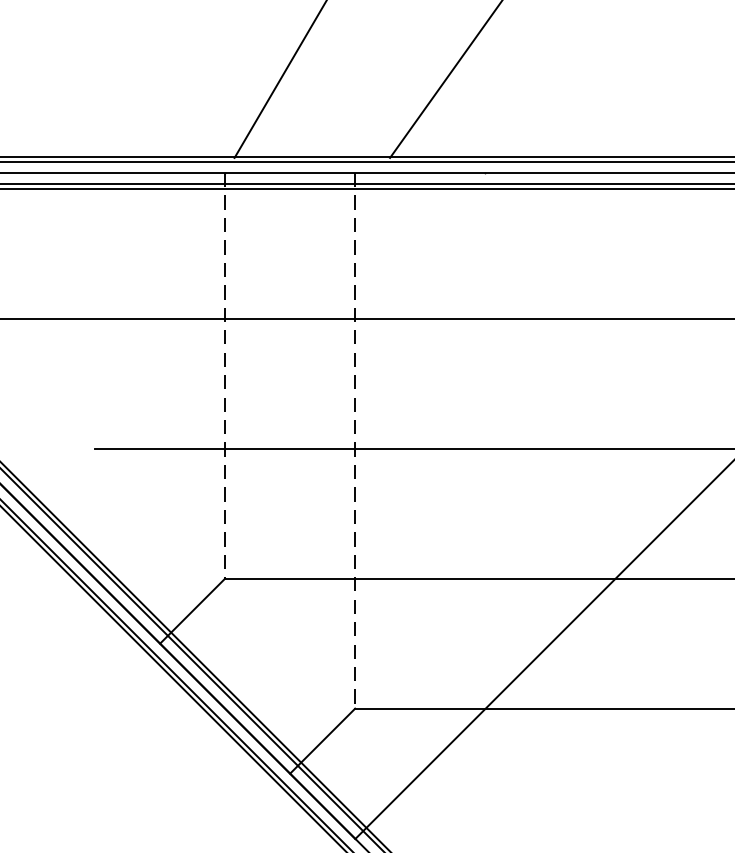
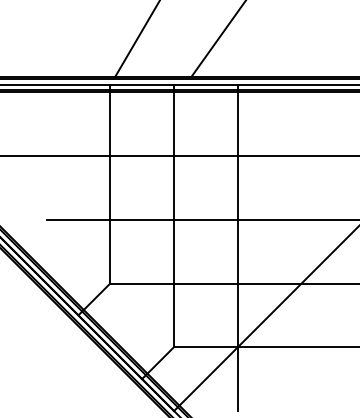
line: (225, 376) -> (110, 184), dashed -> solid
line: (354, 441) -> (173, 216), dashed -> solid
line: (484, 505) -> (237, 247), added

